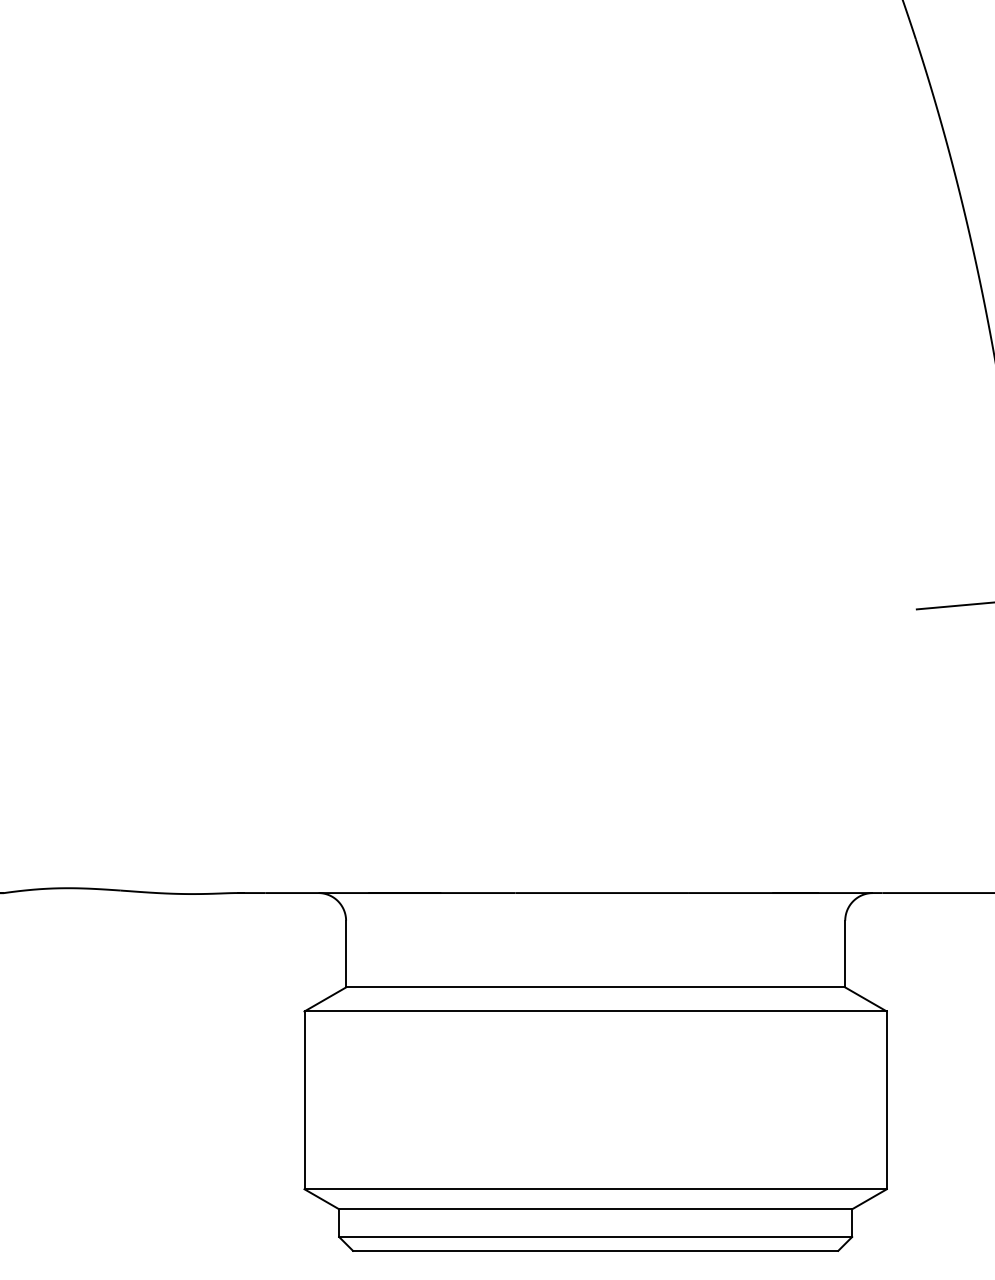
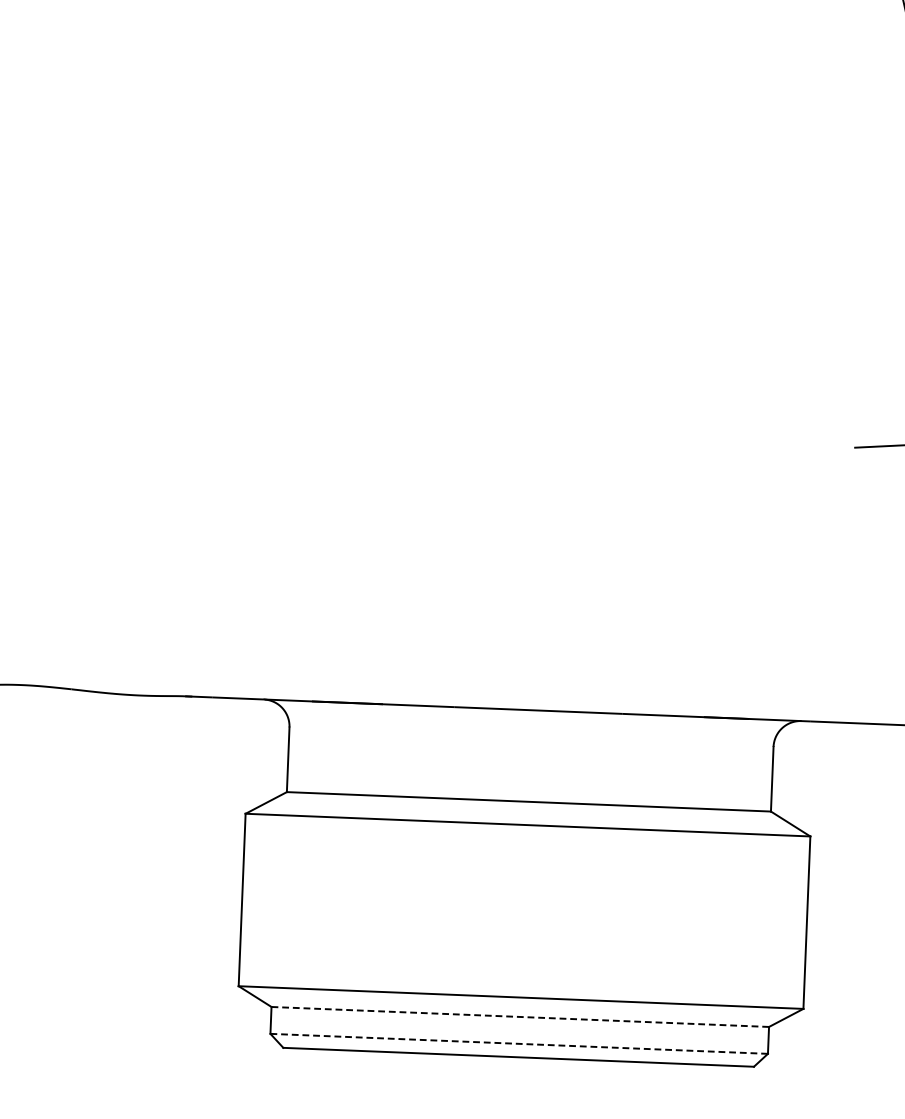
line: (596, 1209) -> (521, 1017), solid -> dashed
line: (596, 1237) -> (519, 1044), solid -> dashed

